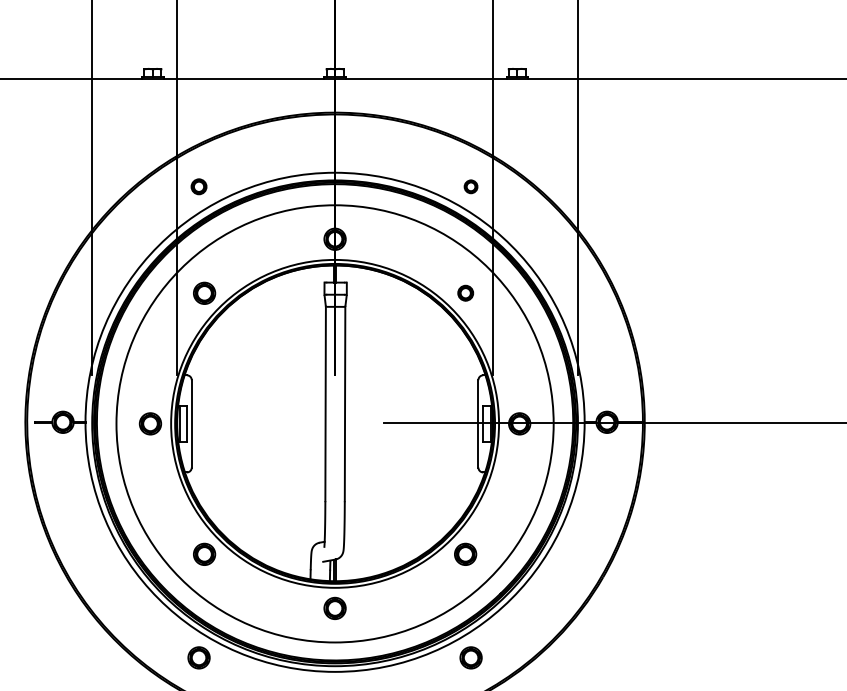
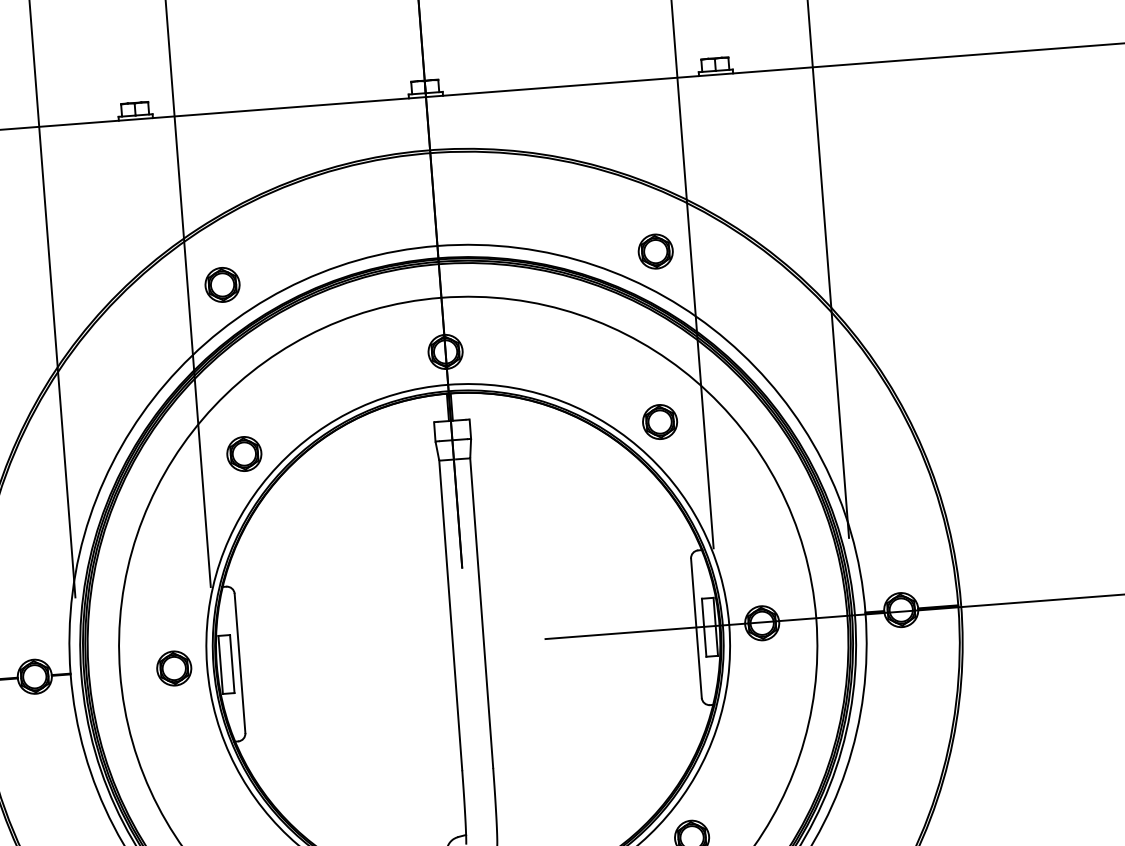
part: (198, 186) -> (221, 284), size x1.43
part: (470, 186) -> (654, 251), size x1.67
part: (465, 292) -> (659, 420), size x1.43

